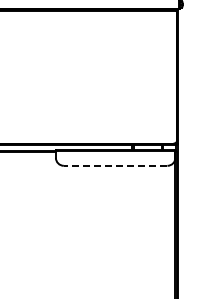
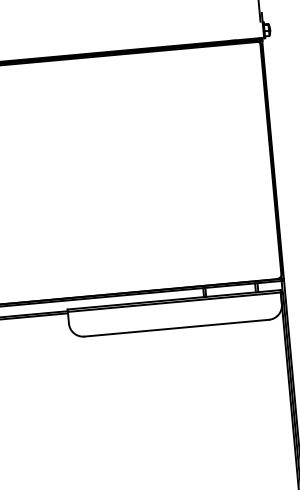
line: (115, 165) -> (176, 327), dashed -> solid

